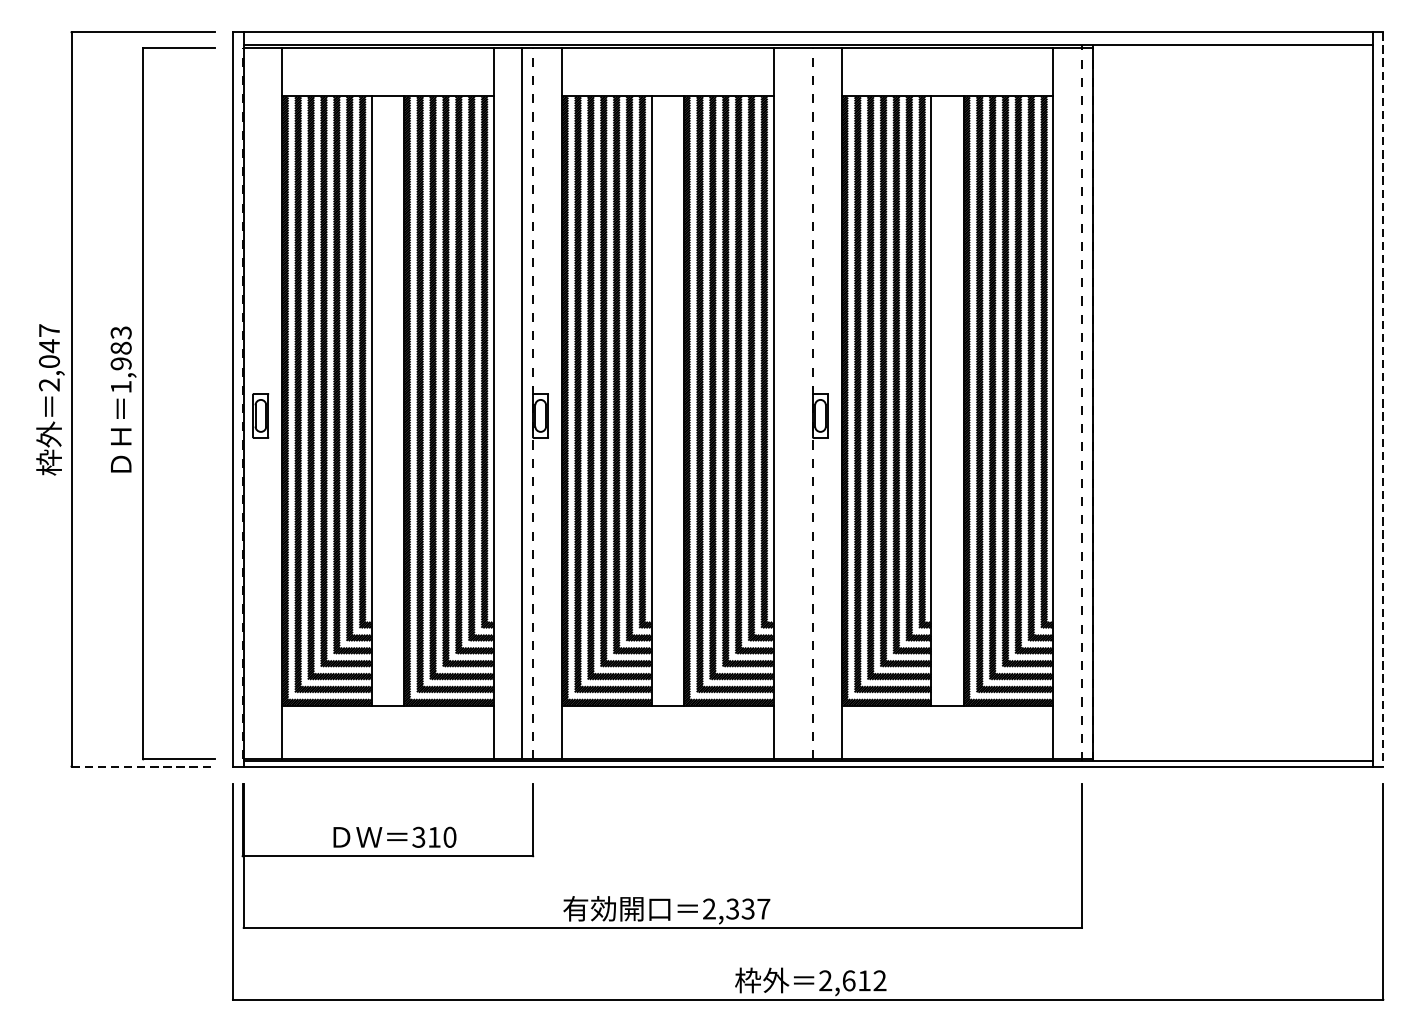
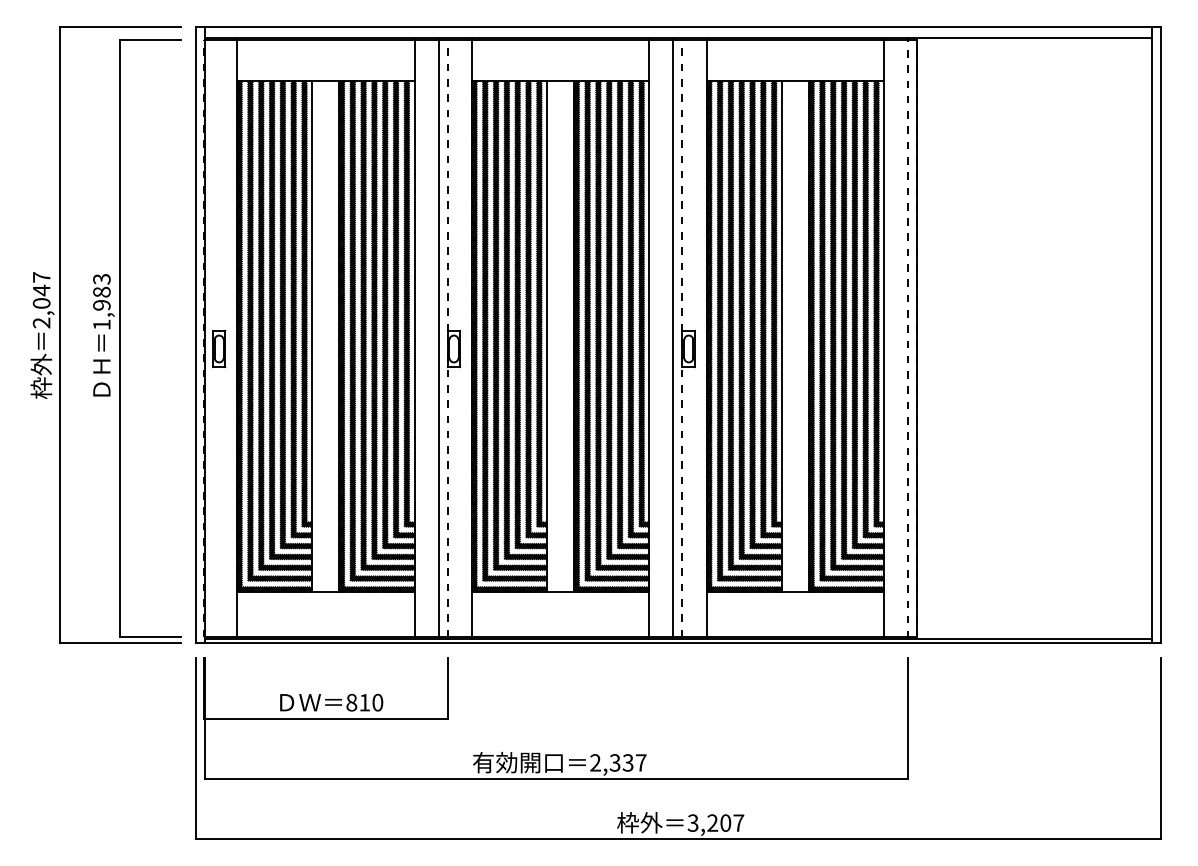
line: (1383, 399) -> (1161, 335), dashed -> solid
line: (802, 403) -> (673, 338), added
line: (143, 766) -> (120, 643), dashed -> solid
text: (418, 837) -> (351, 702), 310 -> 810
text: (852, 980) -> (715, 822), 2,612 -> 3,207

